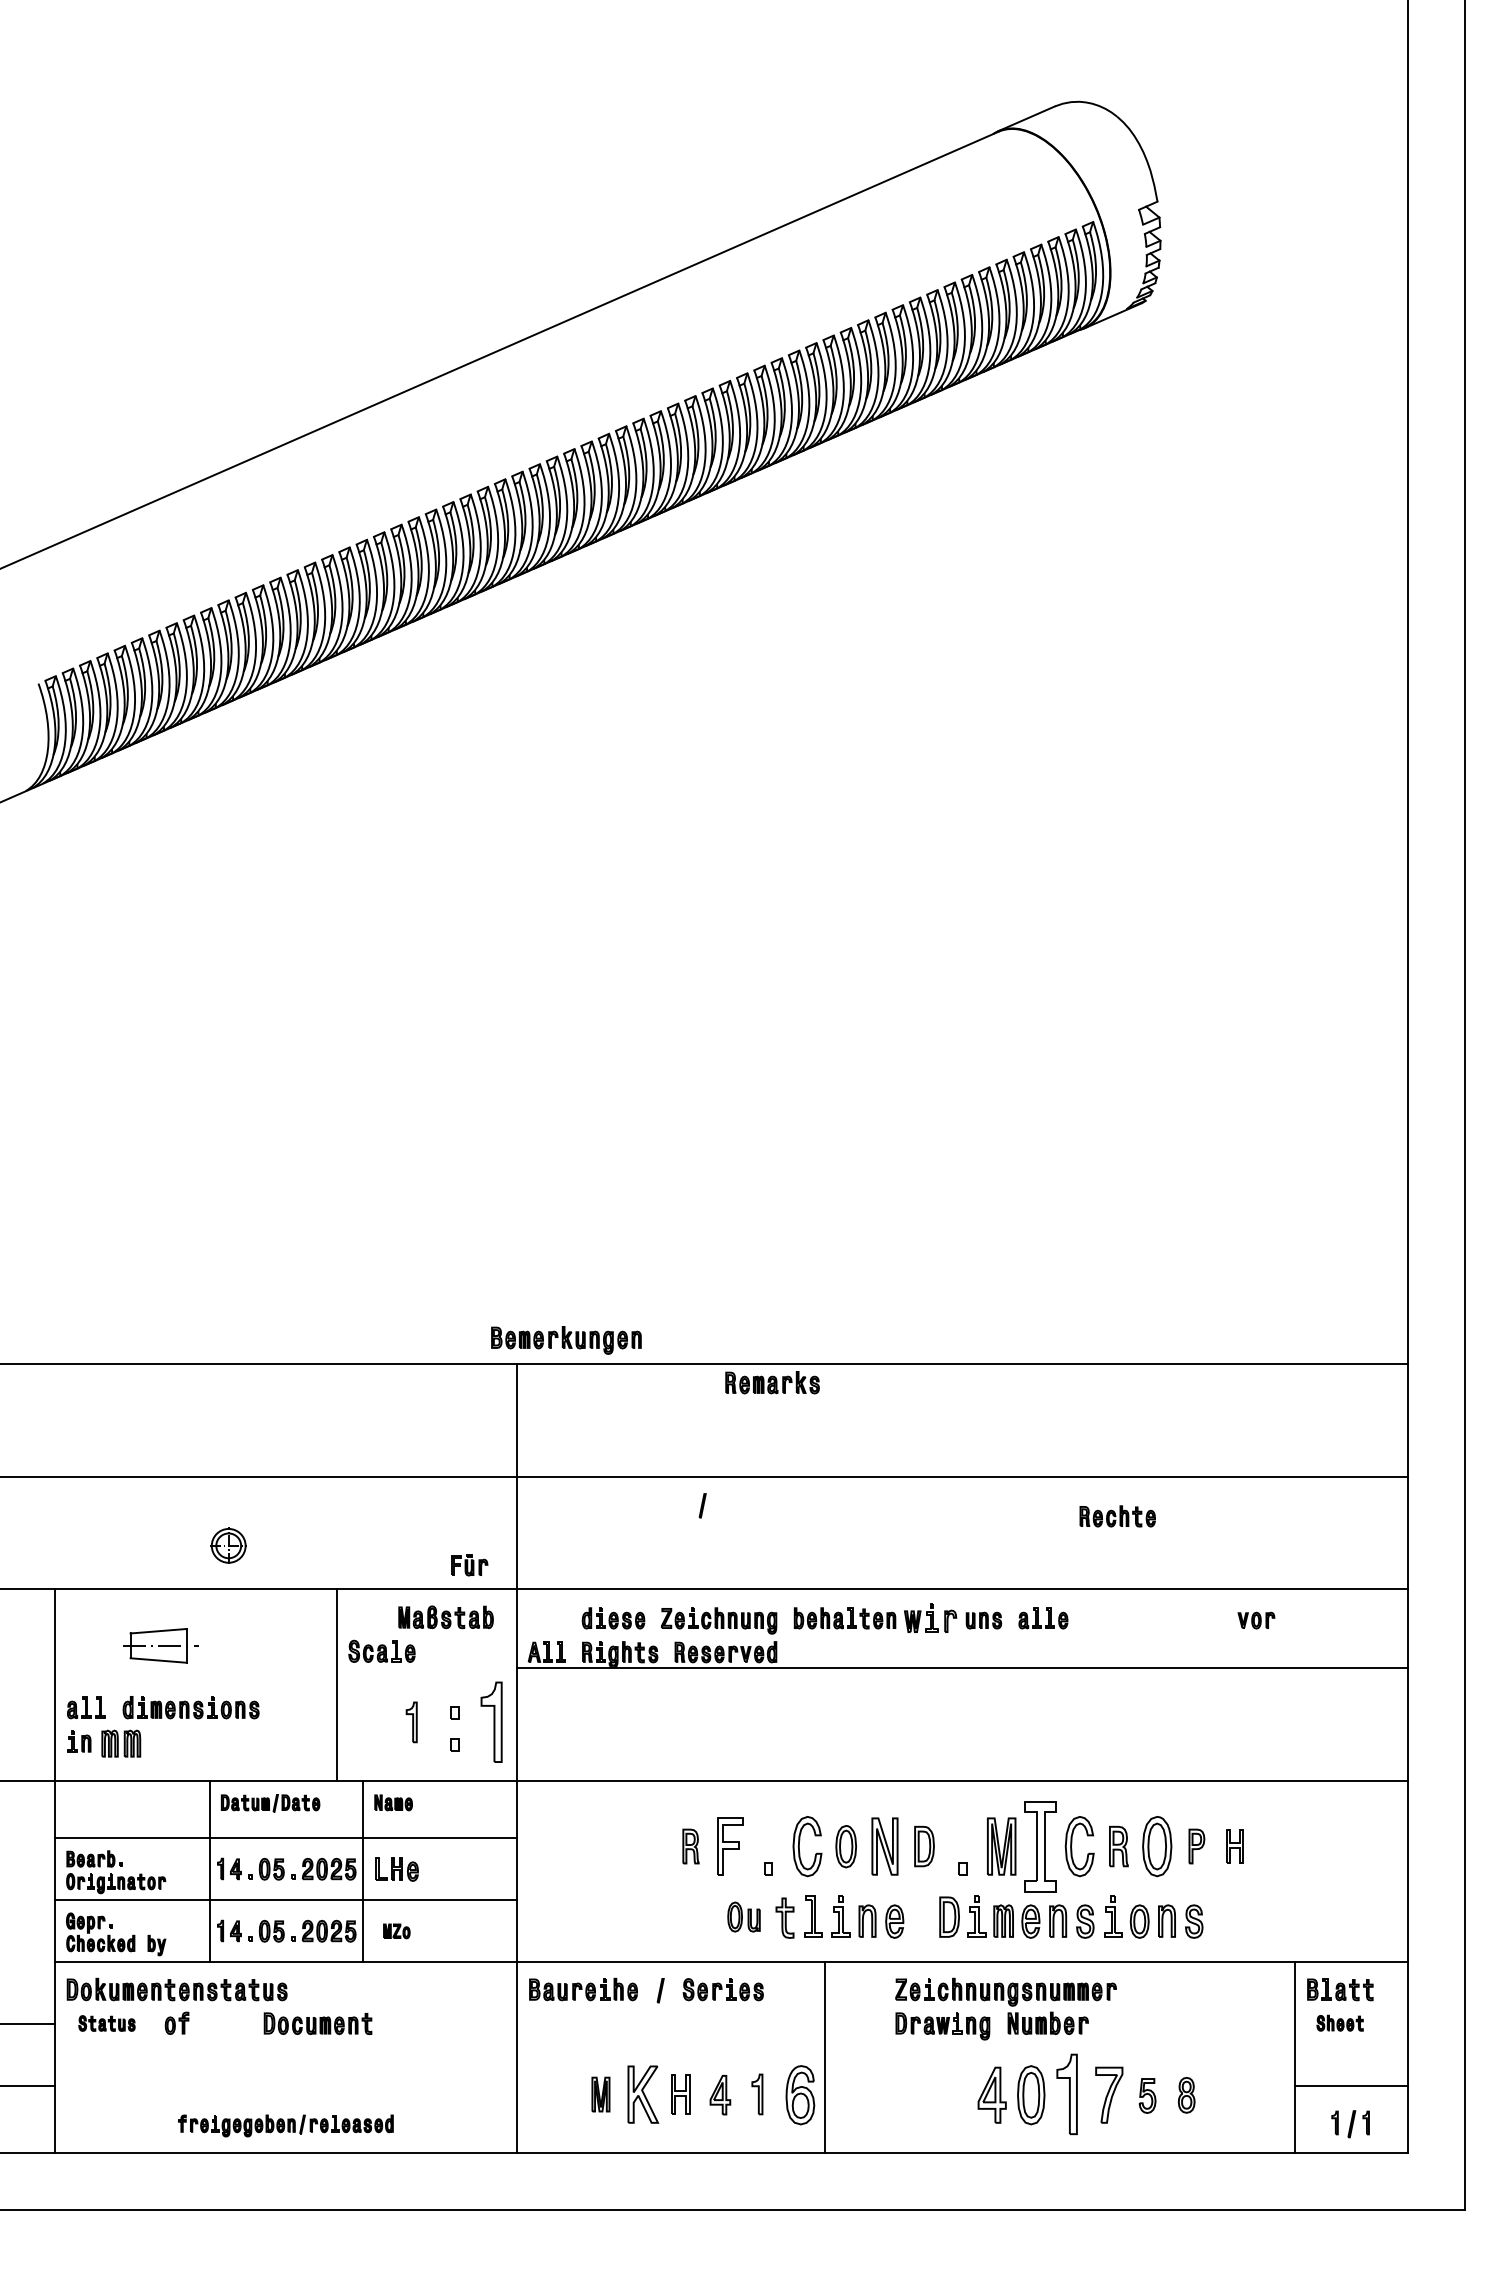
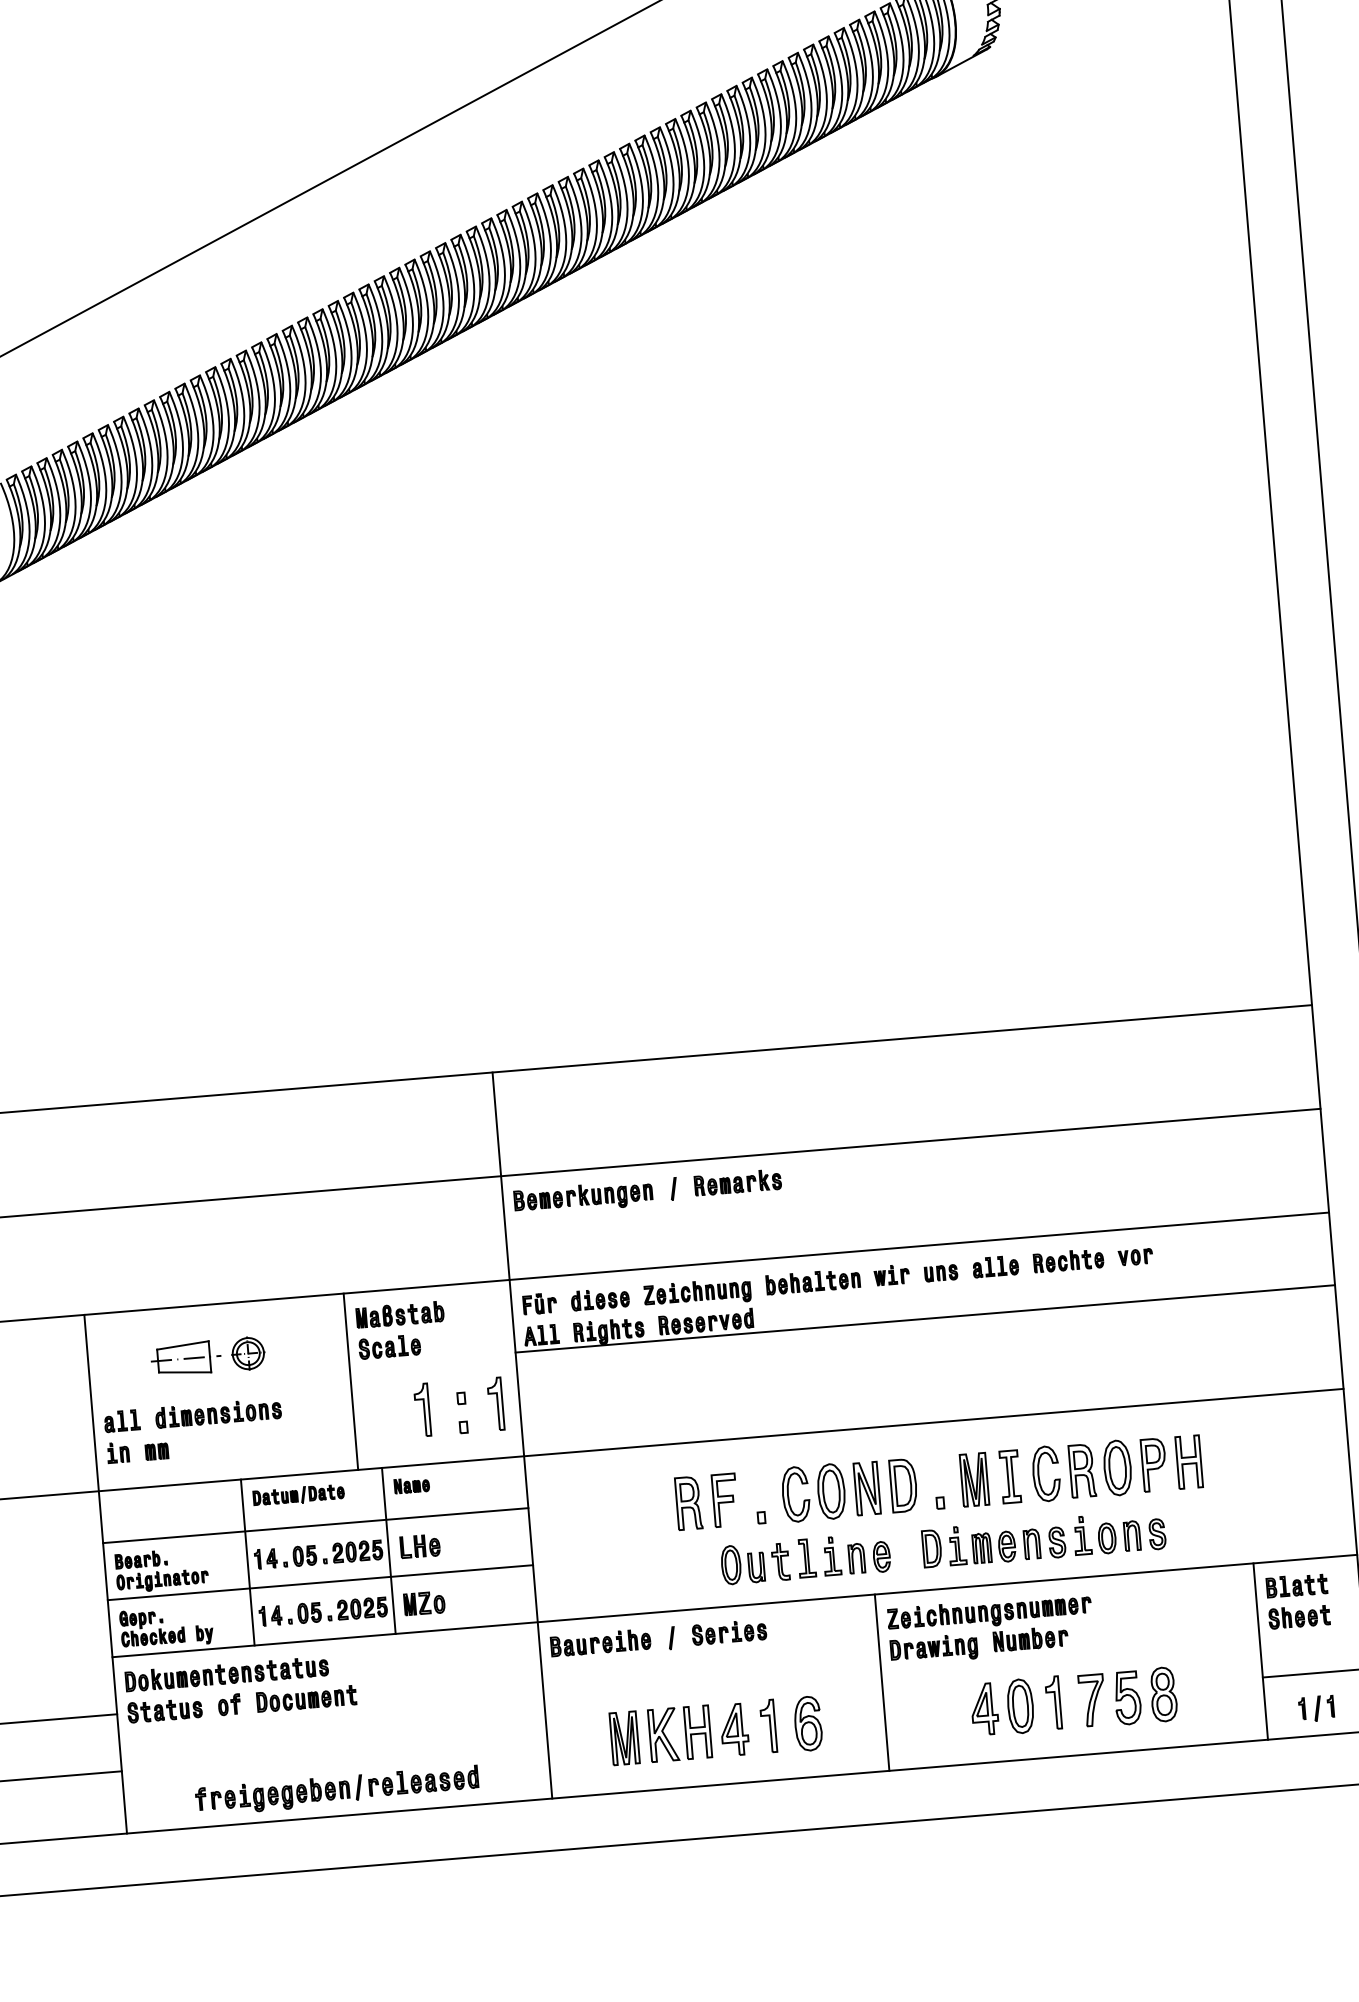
part: (566, 1340) -> (583, 1197), moved
part: (772, 1382) -> (737, 1182), moved
part: (1117, 1516) -> (1068, 1260), moved
part: (228, 1545) -> (248, 1353), moved
part: (469, 1565) -> (539, 1304), moved
part: (445, 1617) -> (399, 1314), moved
part: (930, 1617) -> (891, 1274), size x0.71
part: (1256, 1620) -> (1135, 1257), moved
part: (411, 1722) -> (422, 1410), size x1.43
part: (491, 1722) -> (495, 1404), size x0.71
part: (121, 1743) -> (157, 1451), size x0.62
part: (690, 1846) -> (688, 1503), size x1.67
part: (846, 1846) -> (831, 1491), size x1.43
part: (924, 1846) -> (903, 1485), size x1.43
part: (1040, 1846) -> (1010, 1476), size x0.62
part: (1118, 1846) -> (1082, 1470), size x1.43
part: (1196, 1846) -> (1153, 1465), size x1.67
part: (1234, 1846) -> (1188, 1462), size x1.67
part: (743, 1916) -> (742, 1563), size x1.43
part: (396, 1931) -> (424, 1603), size x1.67
part: (1339, 2022) -> (1298, 1616), size x1.43
part: (106, 2023) -> (164, 1710), size x1.43
part: (317, 2023) -> (306, 1698), moved
line: (824, 2057) -> (881, 1682), moved
part: (600, 2094) -> (624, 1738), size x1.67
part: (680, 2094) -> (697, 1732), size x1.43
part: (720, 2094) -> (734, 1729), size x1.43
part: (757, 2094) -> (768, 1726), size x1.43
part: (1067, 2094) -> (1053, 1702), size x0.71
part: (1147, 2095) -> (1127, 1697), size x1.67
part: (1186, 2095) -> (1163, 1694), size x1.67
part: (285, 2125) -> (336, 1790), size x1.43

